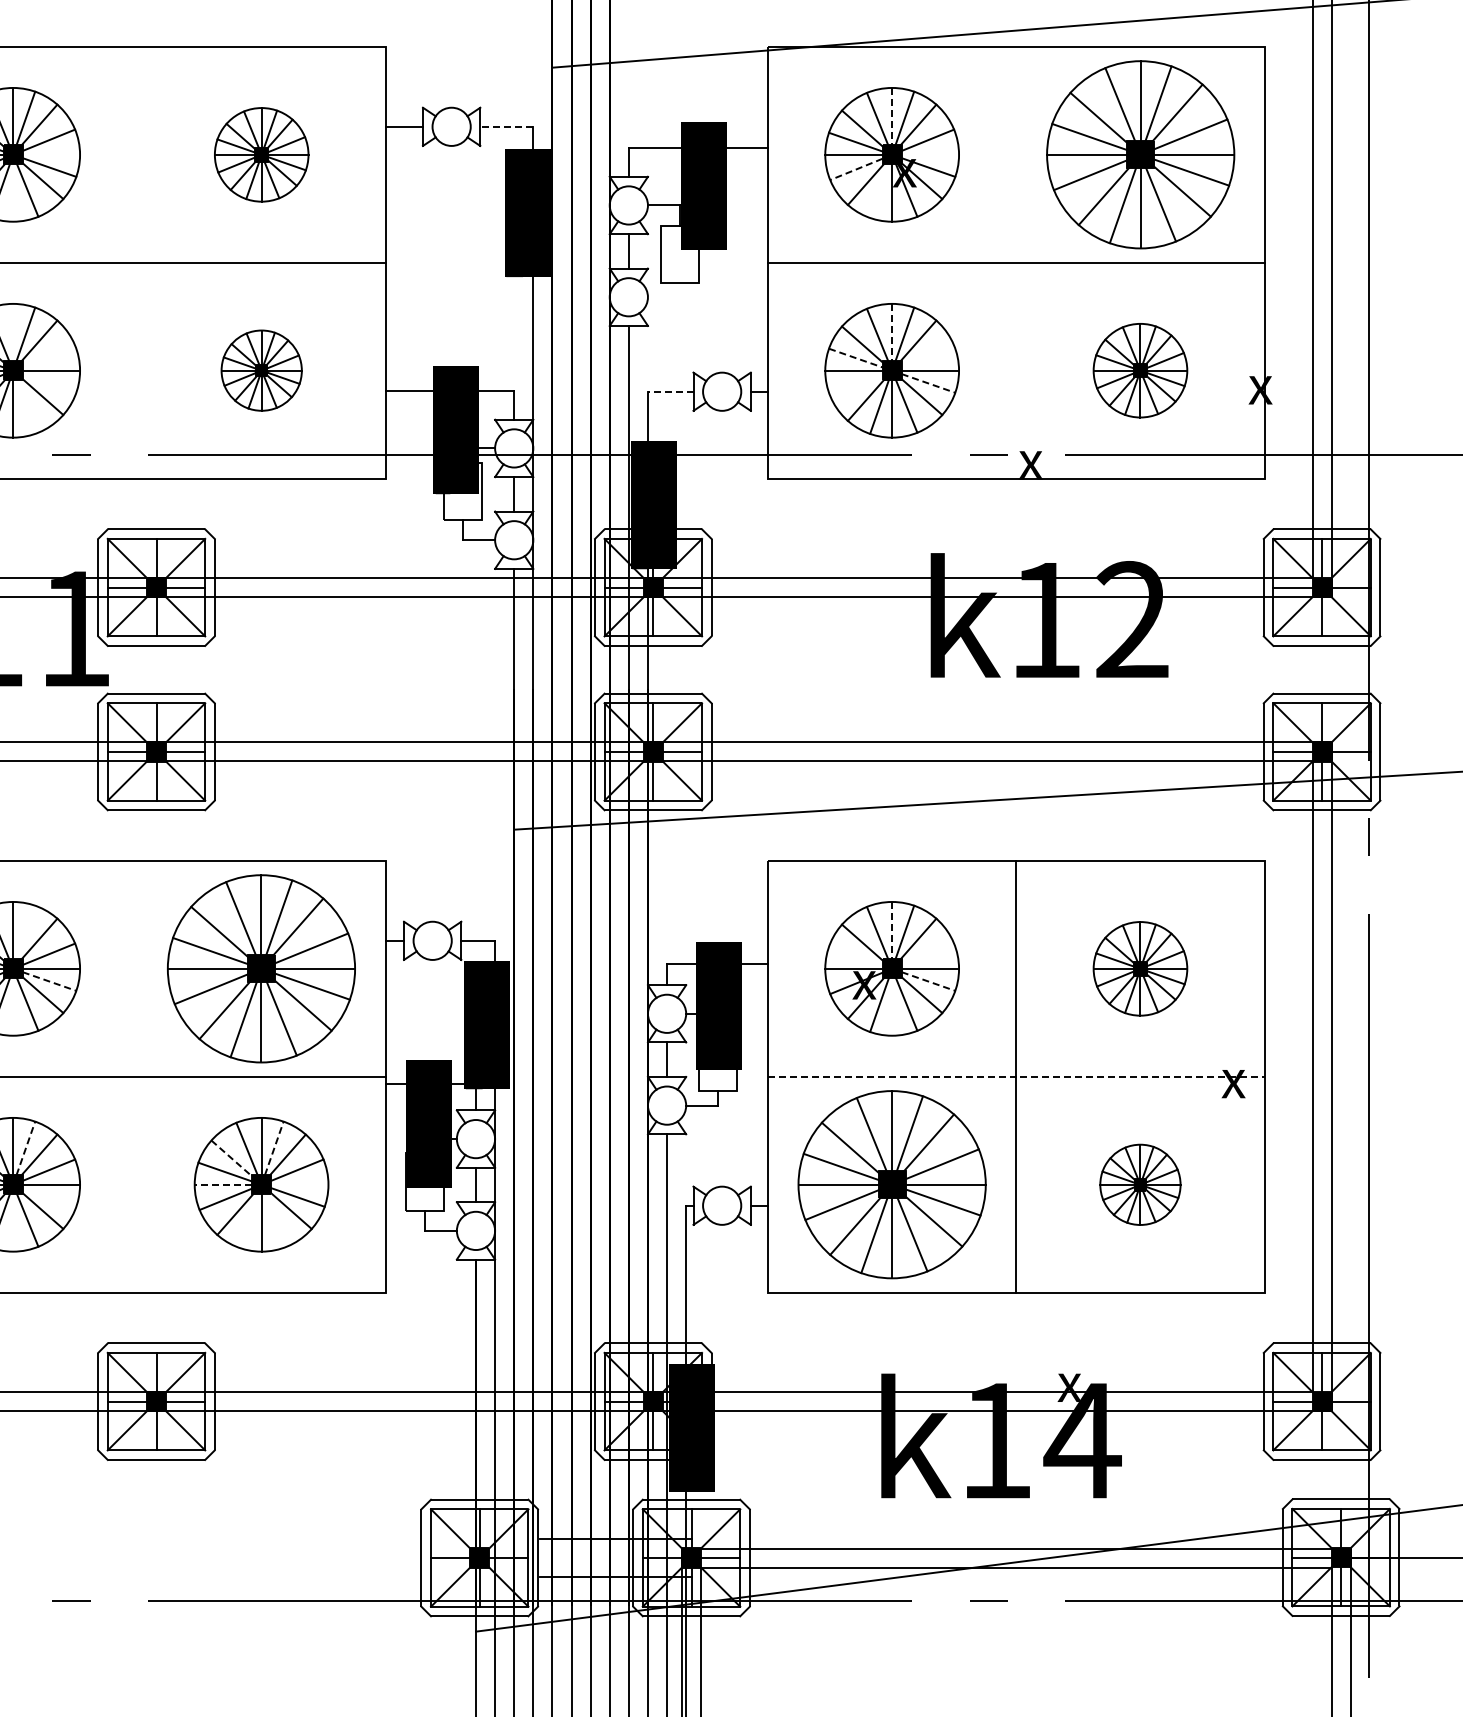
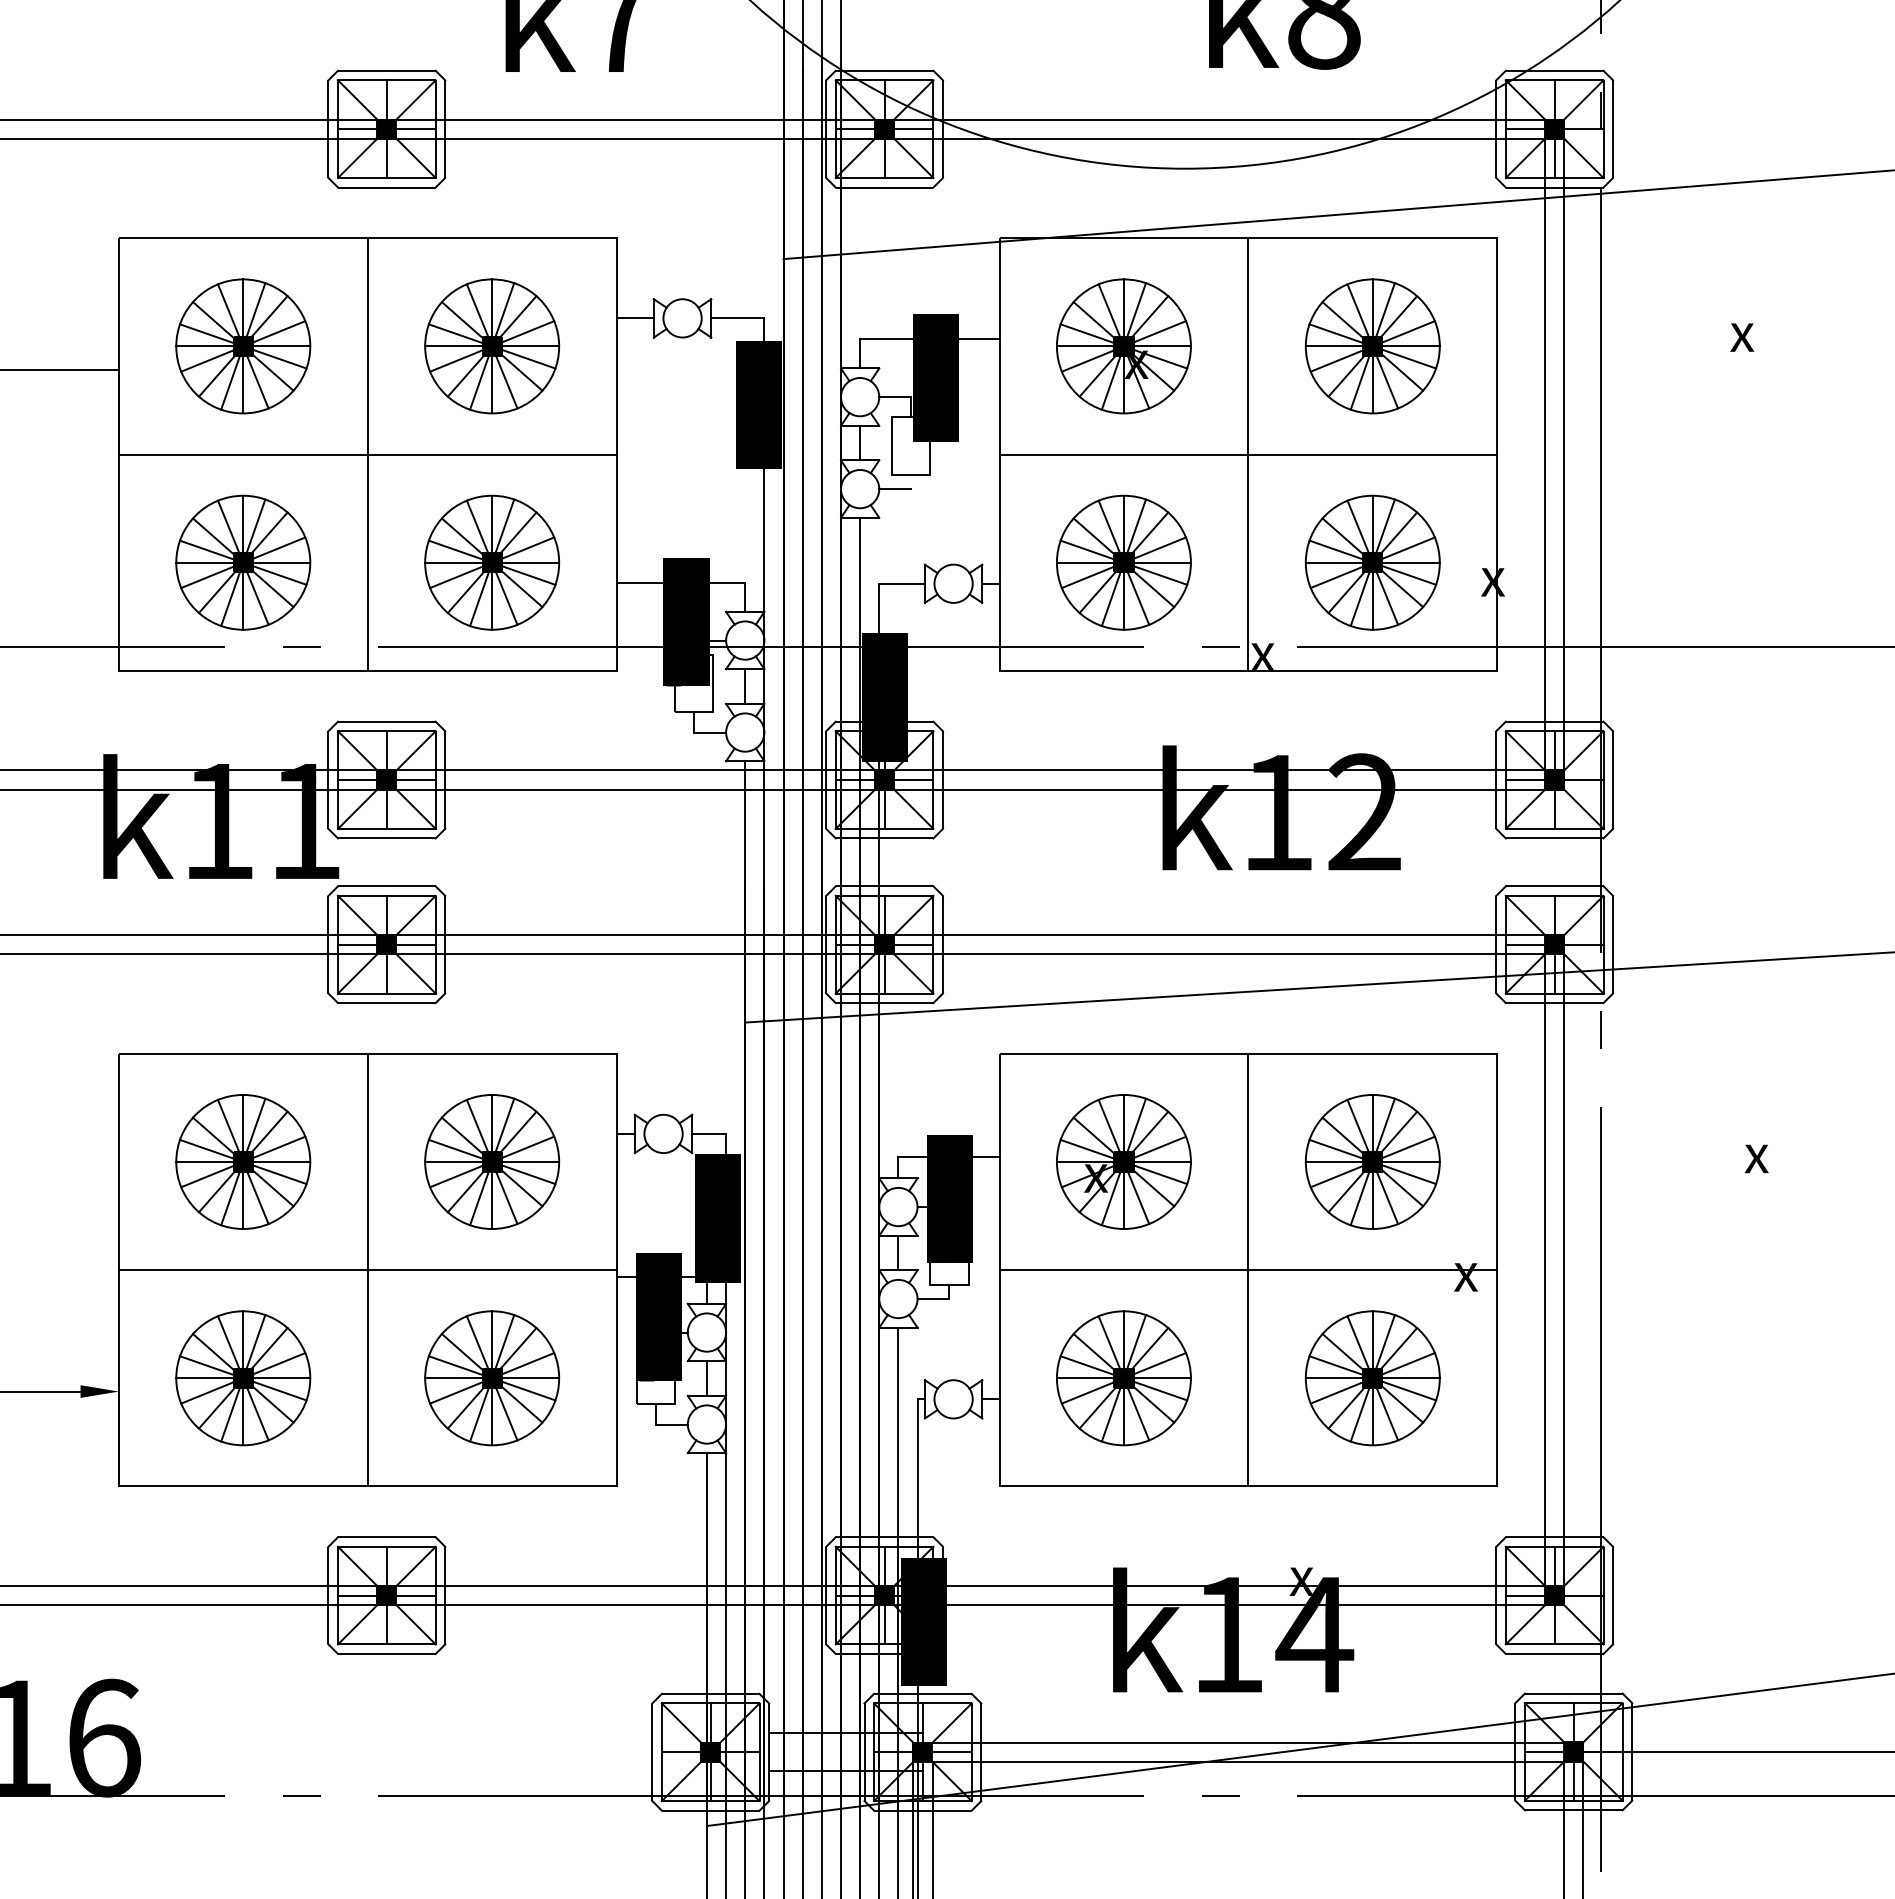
line: (891, 116) -> (1123, 308), dashed -> solid
line: (506, 126) -> (737, 318), dashed -> solid
line: (51, 154) -> (281, 346), added
part: (261, 154) -> (492, 346), size x1.43
line: (929, 154) -> (1161, 346), added
part: (1140, 154) -> (1372, 346), size x0.71
line: (855, 169) -> (1087, 361), dashed -> solid
line: (878, 190) -> (1110, 382), added
line: (13, 192) -> (243, 384), added
line: (137, 262) -> (367, 454), added
line: (1016, 262) -> (1248, 454), added
line: (664, 297) -> (895, 489), added
line: (13, 332) -> (243, 524), added
line: (891, 332) -> (1123, 524), dashed -> solid
line: (48, 355) -> (278, 547), added
line: (927, 355) -> (1159, 547), added
line: (855, 358) -> (1087, 550), dashed -> solid
part: (261, 370) -> (492, 562), size x1.67
part: (1140, 370) -> (1372, 562), size x1.43
line: (49, 383) -> (279, 575), added
line: (928, 383) -> (1160, 575), dashed -> solid
line: (855, 385) -> (1087, 577), added
line: (671, 391) -> (902, 583), dashed -> solid
line: (27, 406) -> (257, 598), added
line: (891, 930) -> (1123, 1123), dashed -> solid
line: (25, 932) -> (255, 1125), added
line: (927, 954) -> (1159, 1147), added
line: (855, 955) -> (1087, 1148), added
part: (261, 968) -> (492, 1161), size x0.71
part: (1140, 968) -> (1372, 1161), size x1.43
line: (50, 981) -> (280, 1174), dashed -> solid
line: (928, 981) -> (1160, 1174), dashed -> solid
line: (13, 1006) -> (243, 1199), added
line: (891, 1006) -> (1123, 1199), added
line: (137, 1076) -> (367, 1269), added
line: (1016, 1077) -> (1248, 1270), dashed -> solid
line: (26, 1148) -> (256, 1341), dashed -> solid
line: (274, 1148) -> (505, 1341), dashed -> solid
line: (231, 1159) -> (462, 1352), dashed -> solid
line: (223, 1184) -> (453, 1378), dashed -> solid
line: (299, 1184) -> (530, 1378), added
part: (891, 1184) -> (1123, 1378), size x0.71
part: (1140, 1184) -> (1372, 1378), size x1.67
line: (49, 1196) -> (279, 1390), added
line: (275, 1219) -> (506, 1413), added
line: (248, 1220) -> (479, 1414), added
line: (13, 1222) -> (243, 1416), added

